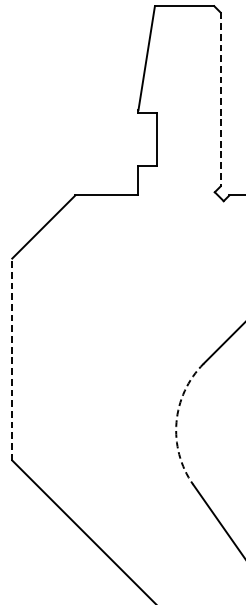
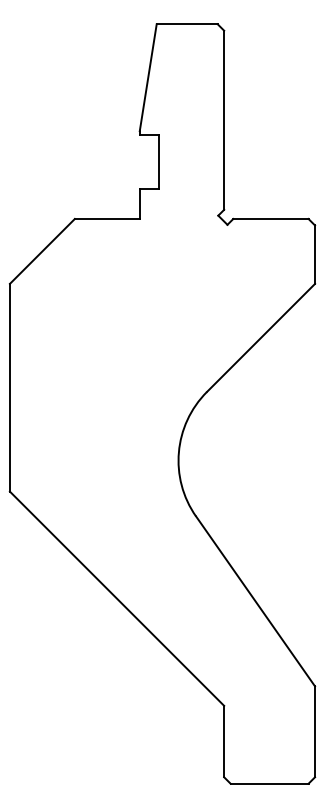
line: (220, 99) -> (224, 120), dashed -> solid
line: (11, 359) -> (9, 387), dashed -> solid
arc: (176, 422) -> (178, 452), dashed -> solid

